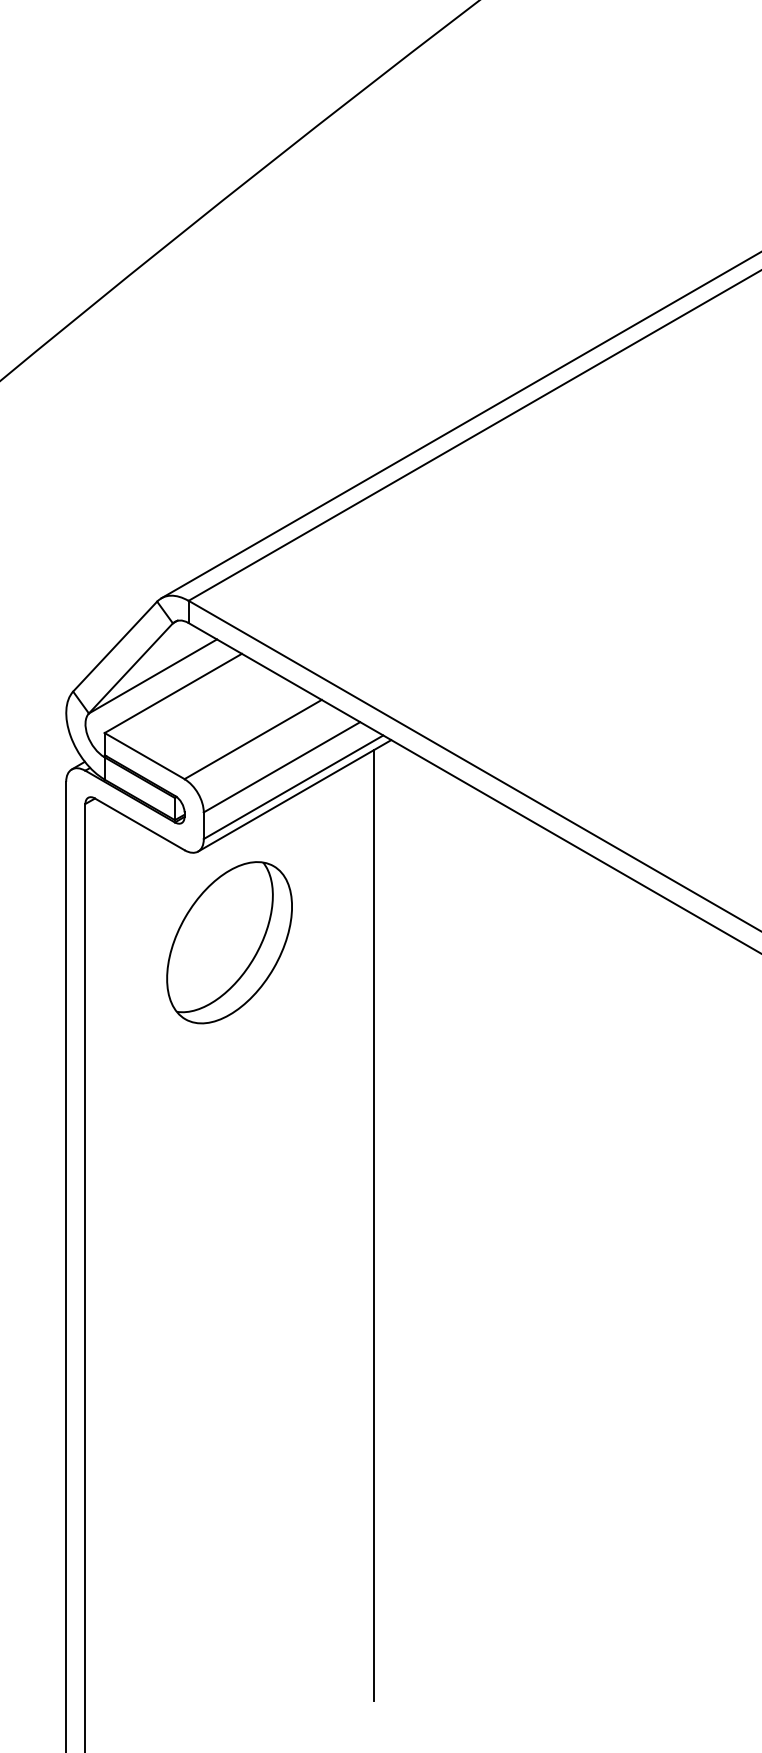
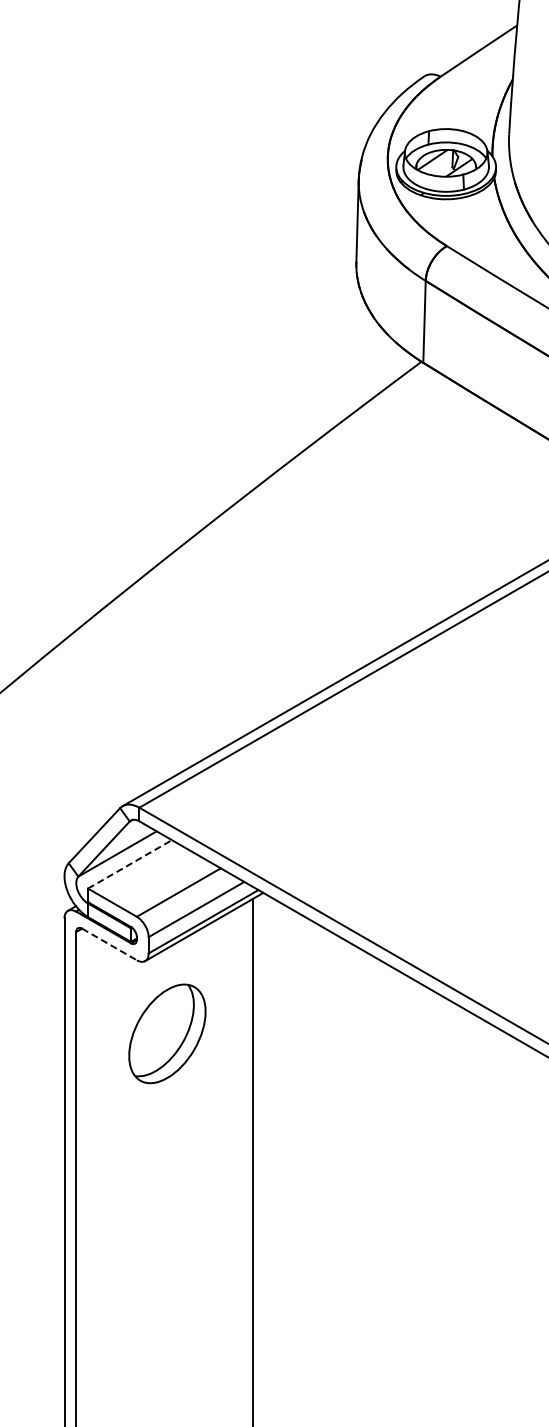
line: (174, 693) -> (130, 864), solid -> dashed
line: (139, 824) -> (109, 944), solid -> dashed
part: (229, 942) -> (167, 1033), moved

